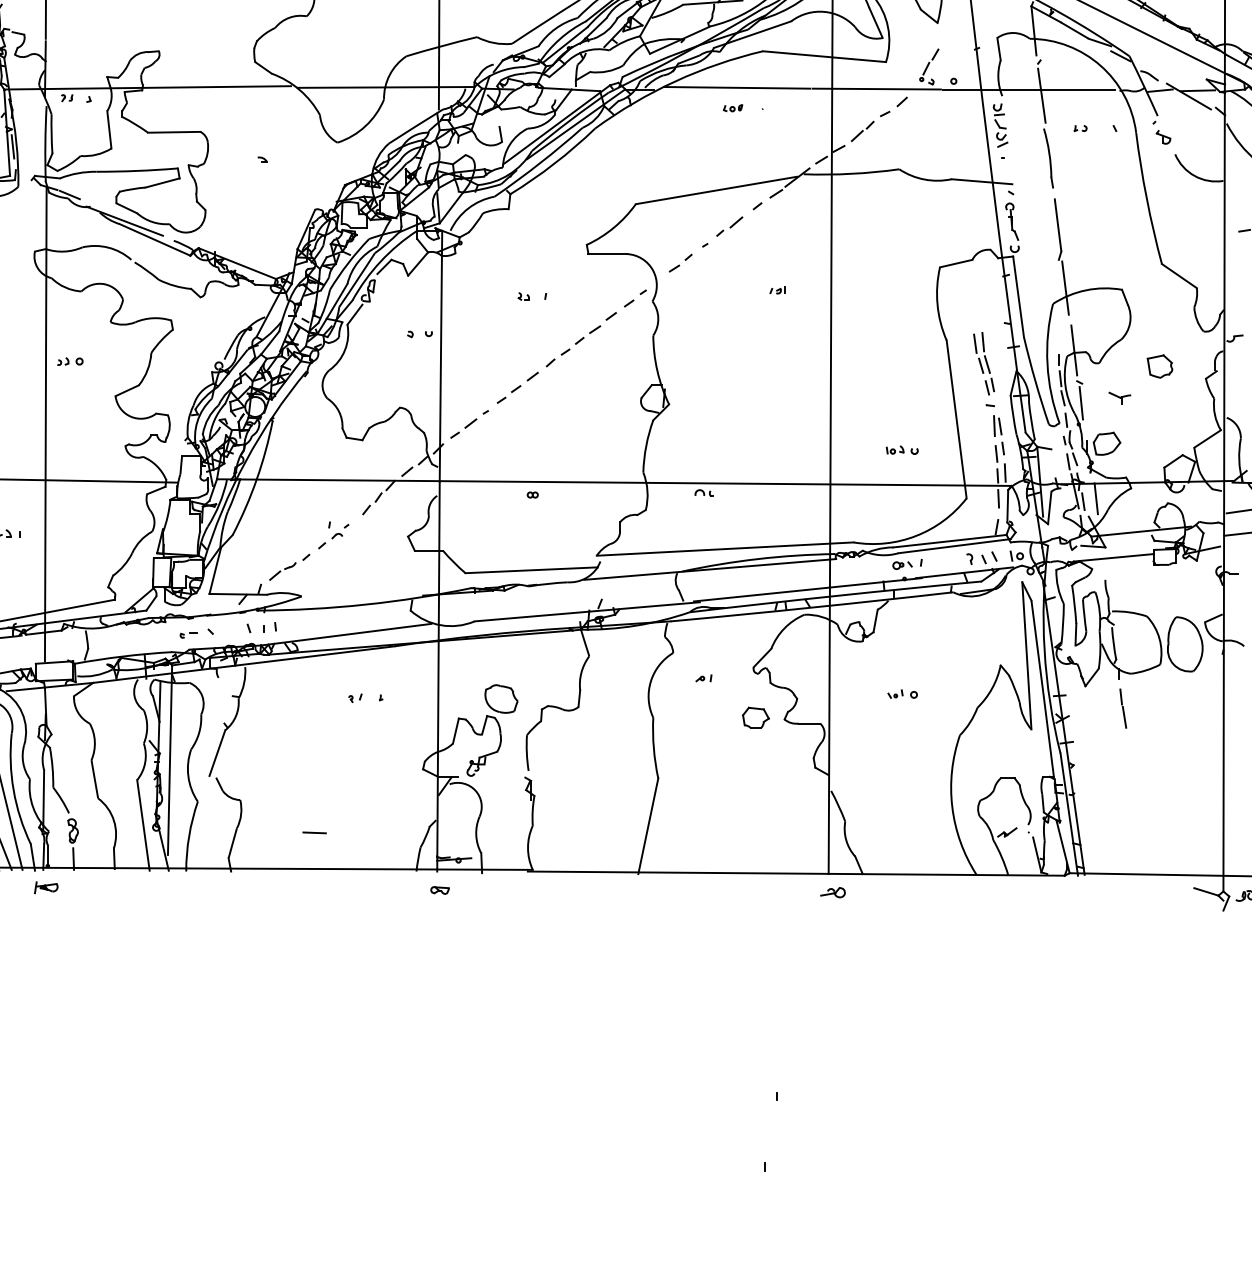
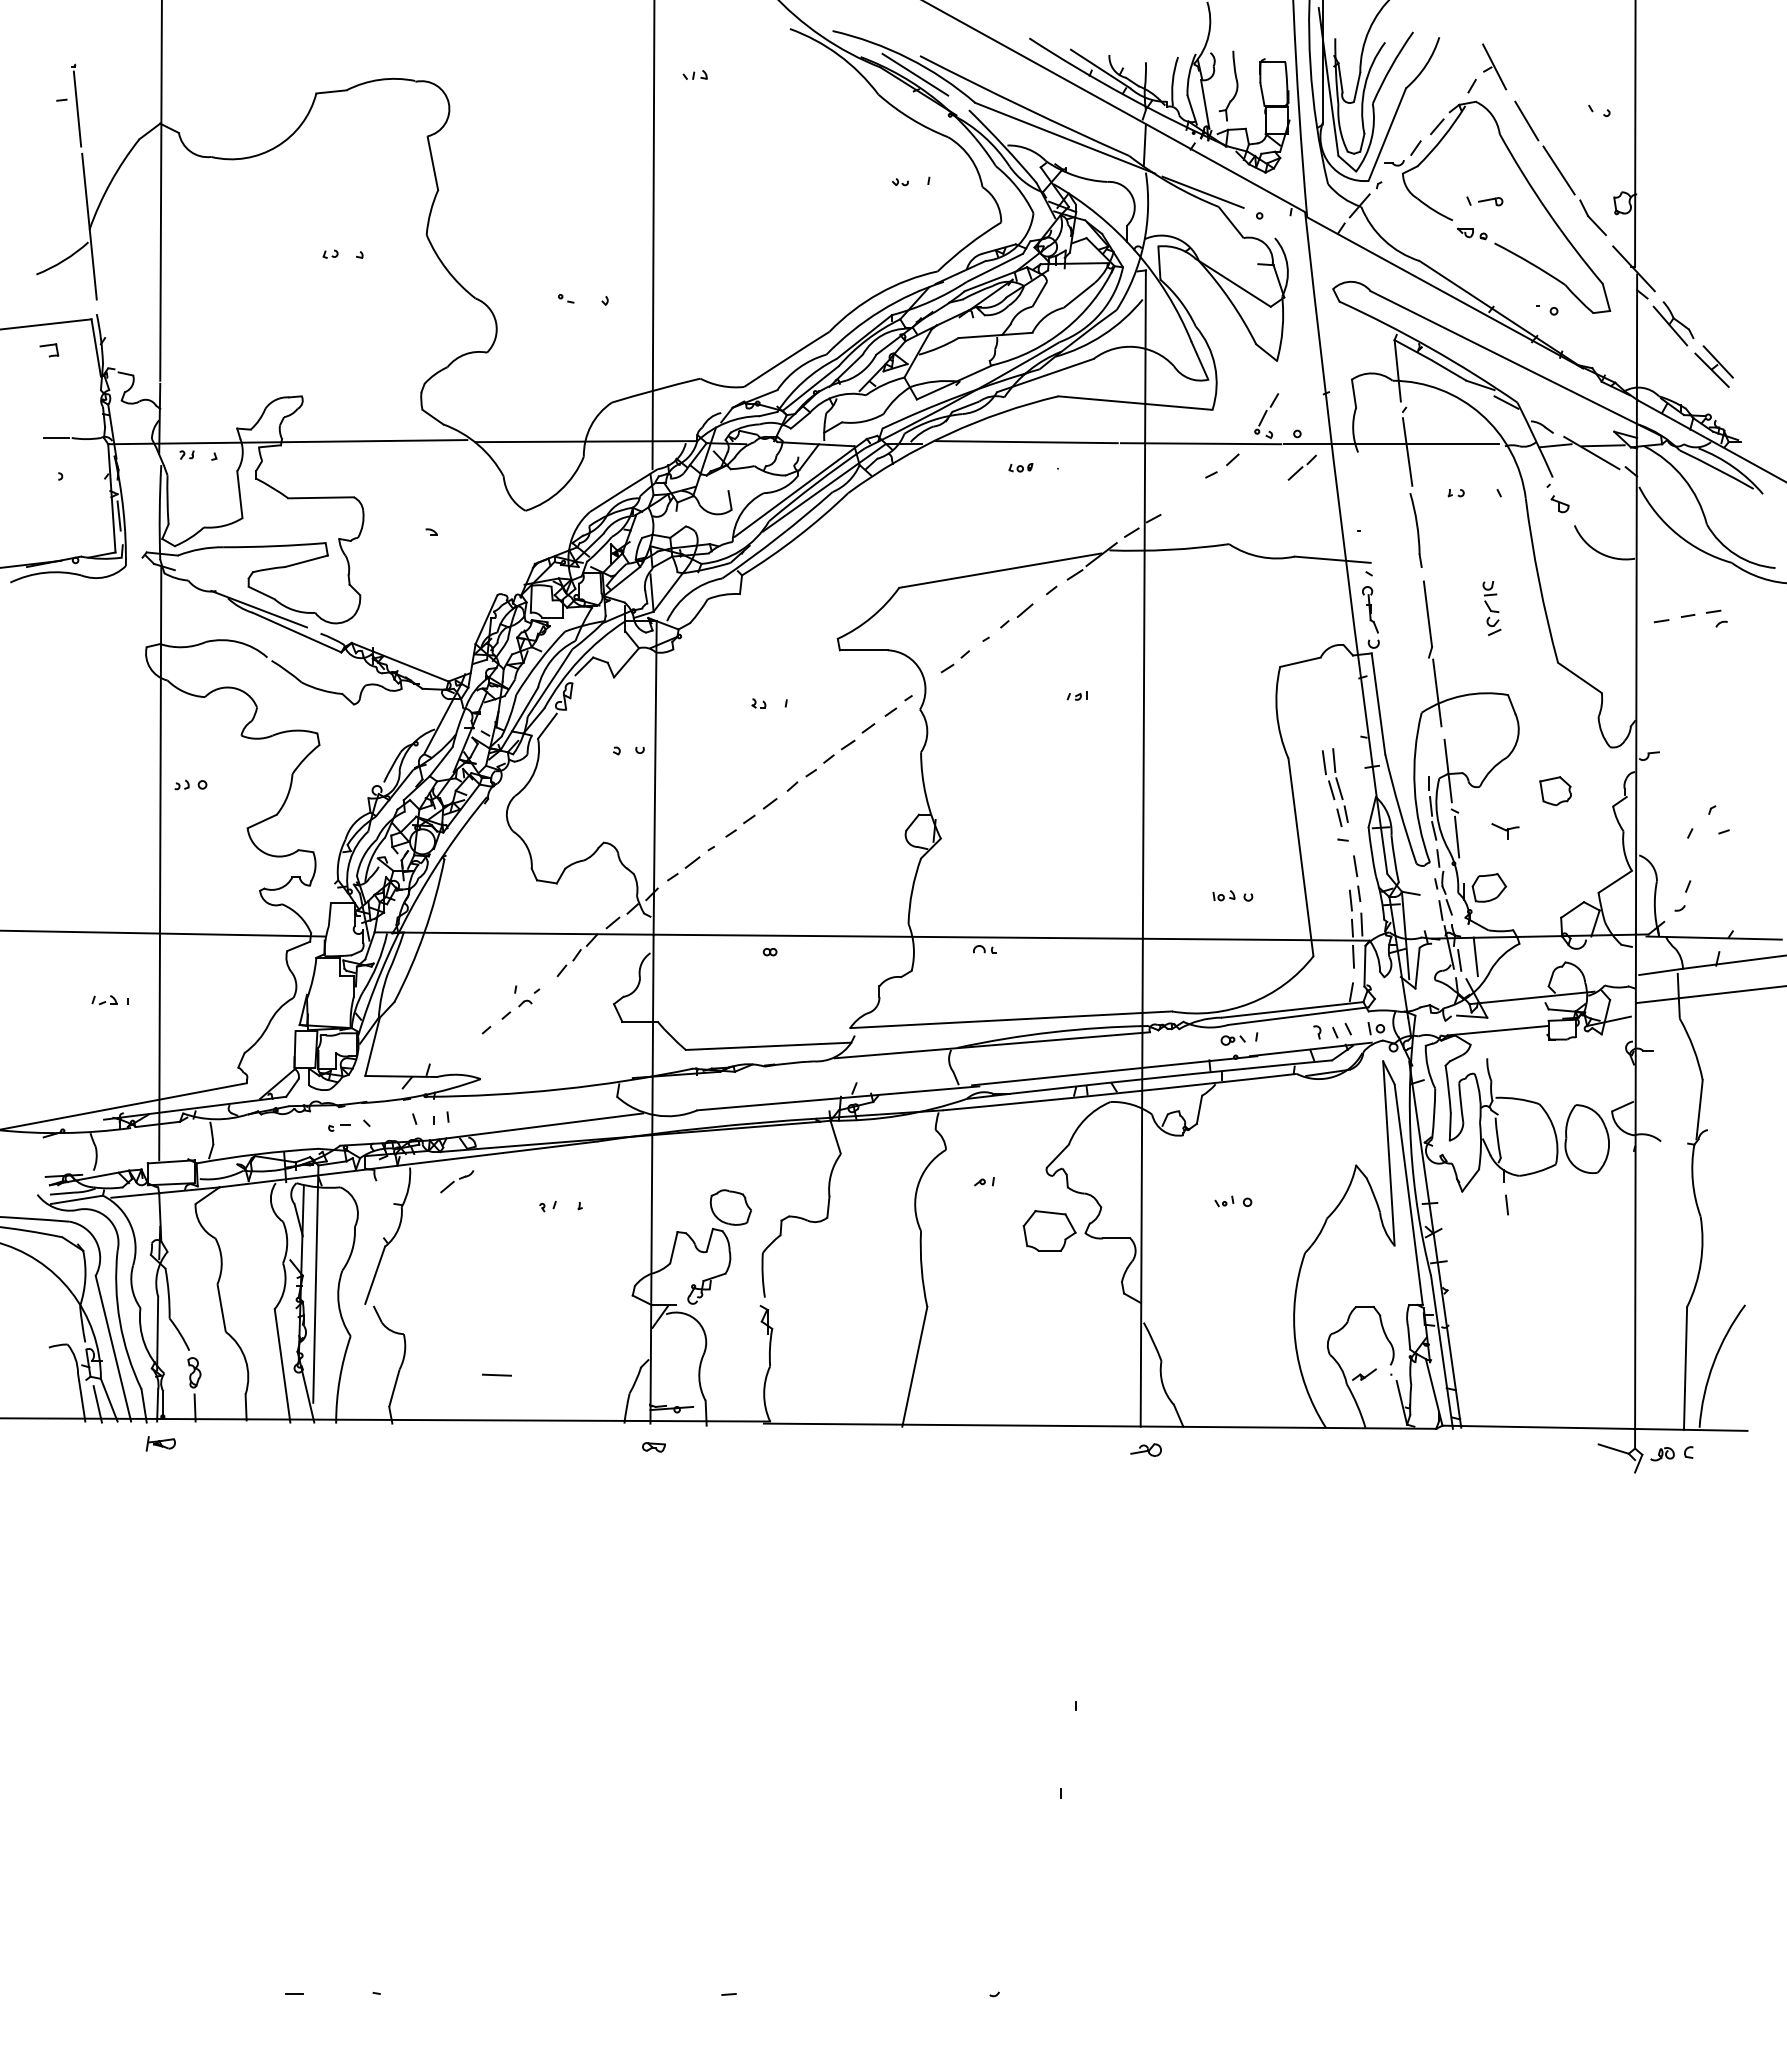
part: (1000, 125) -> (1491, 608), moved
part: (862, 131) -> (1301, 467), moved
line: (69, 195) -> (189, 576), removed
line: (993, 425) -> (1347, 865), removed
part: (283, 571) -> (457, 1181), moved
part: (755, 717) -> (1049, 1230), size x1.6
line: (1124, 717) -> (1511, 1230), removed

